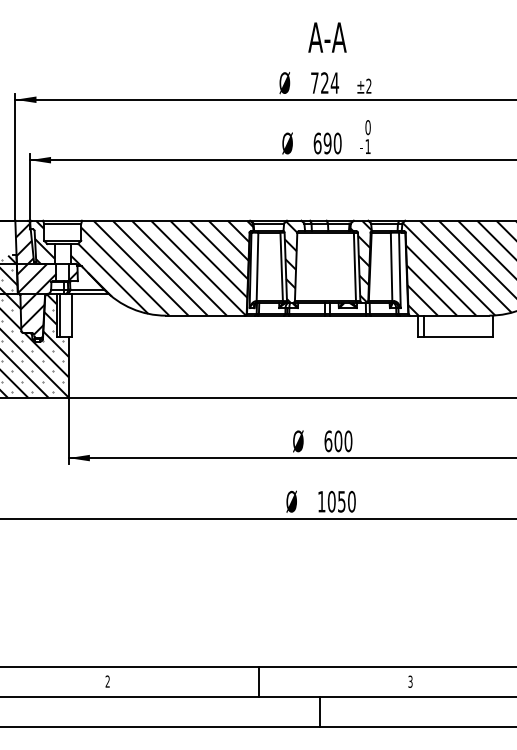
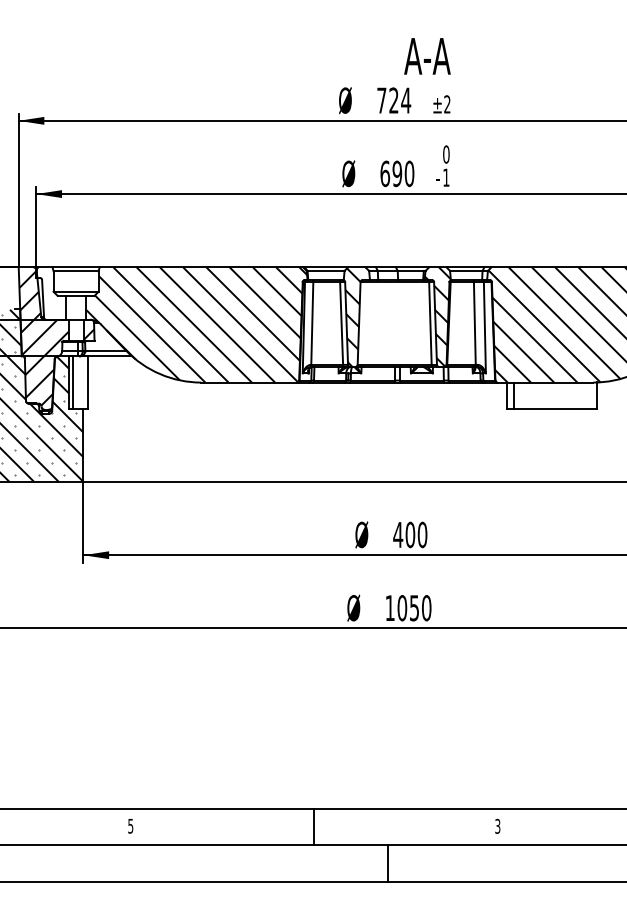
text: (327, 37) -> (427, 56), moved
hatch: (44, 241) -> (54, 292), removed
text: (328, 441) -> (398, 535), 600 -> 400
text: (107, 681) -> (130, 826), 2 -> 5

